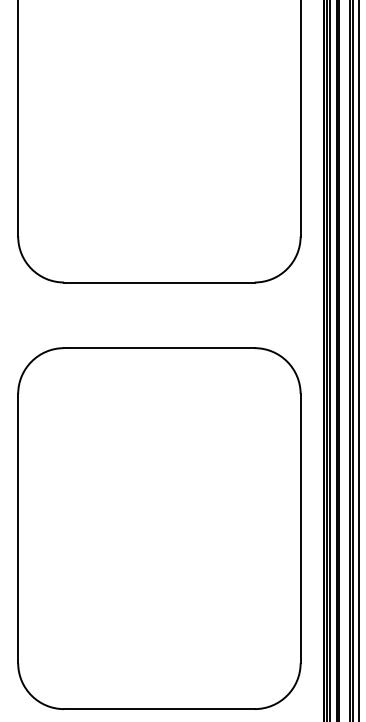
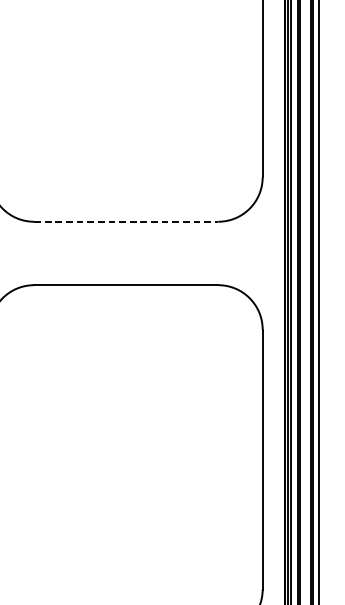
line: (159, 282) -> (126, 221), solid -> dashed

